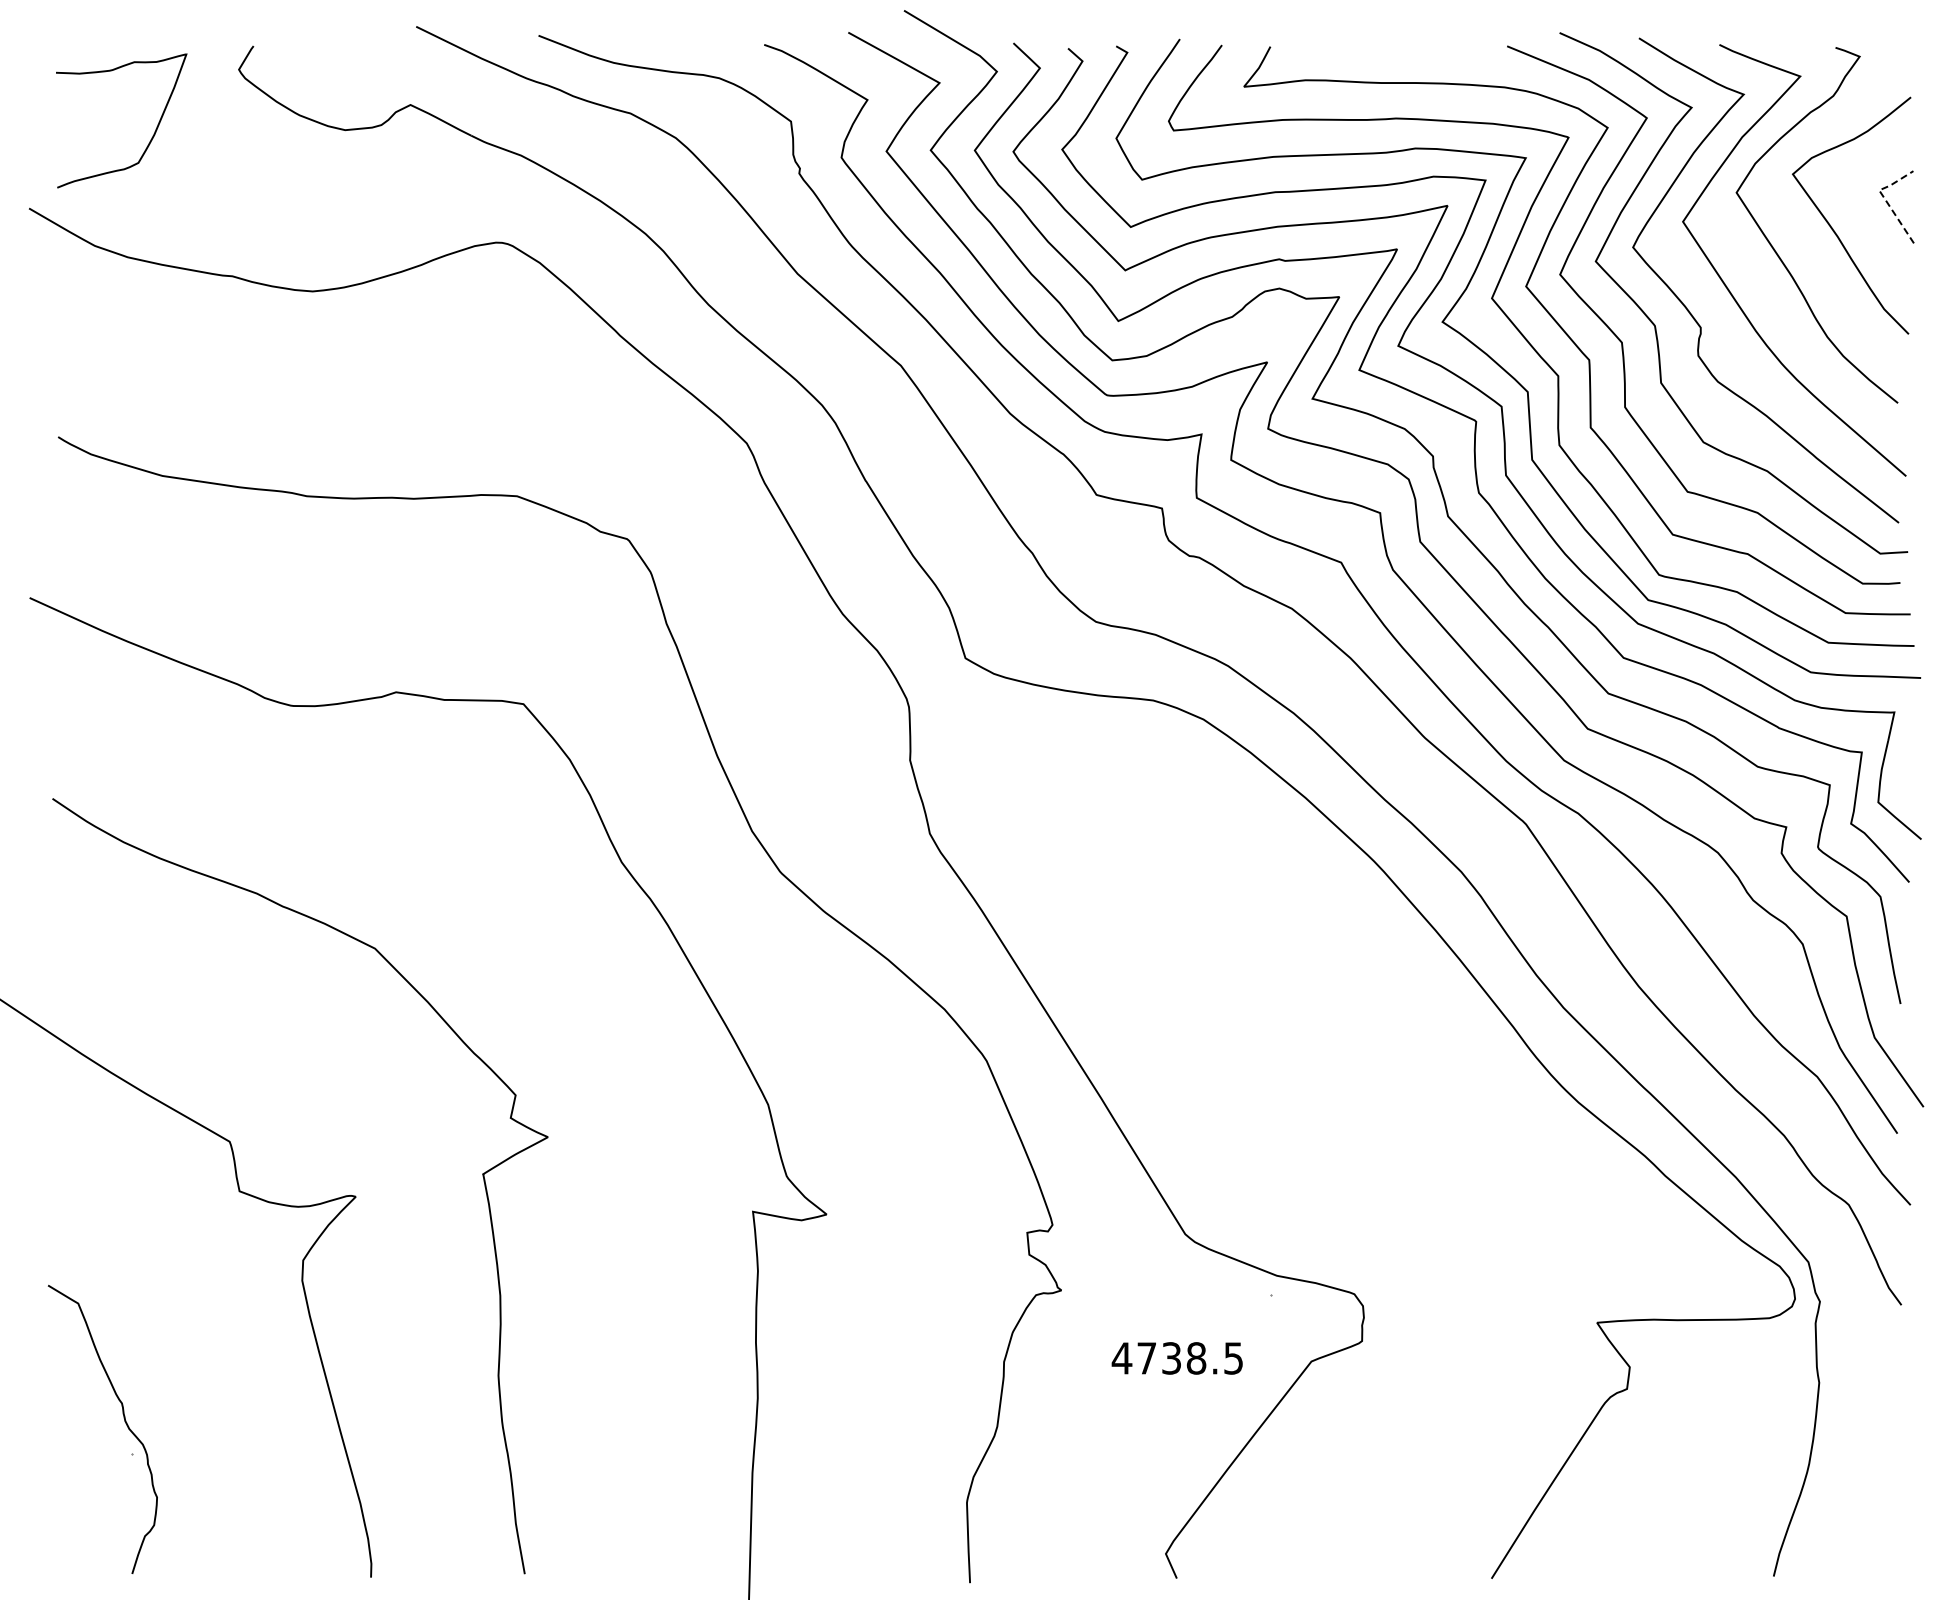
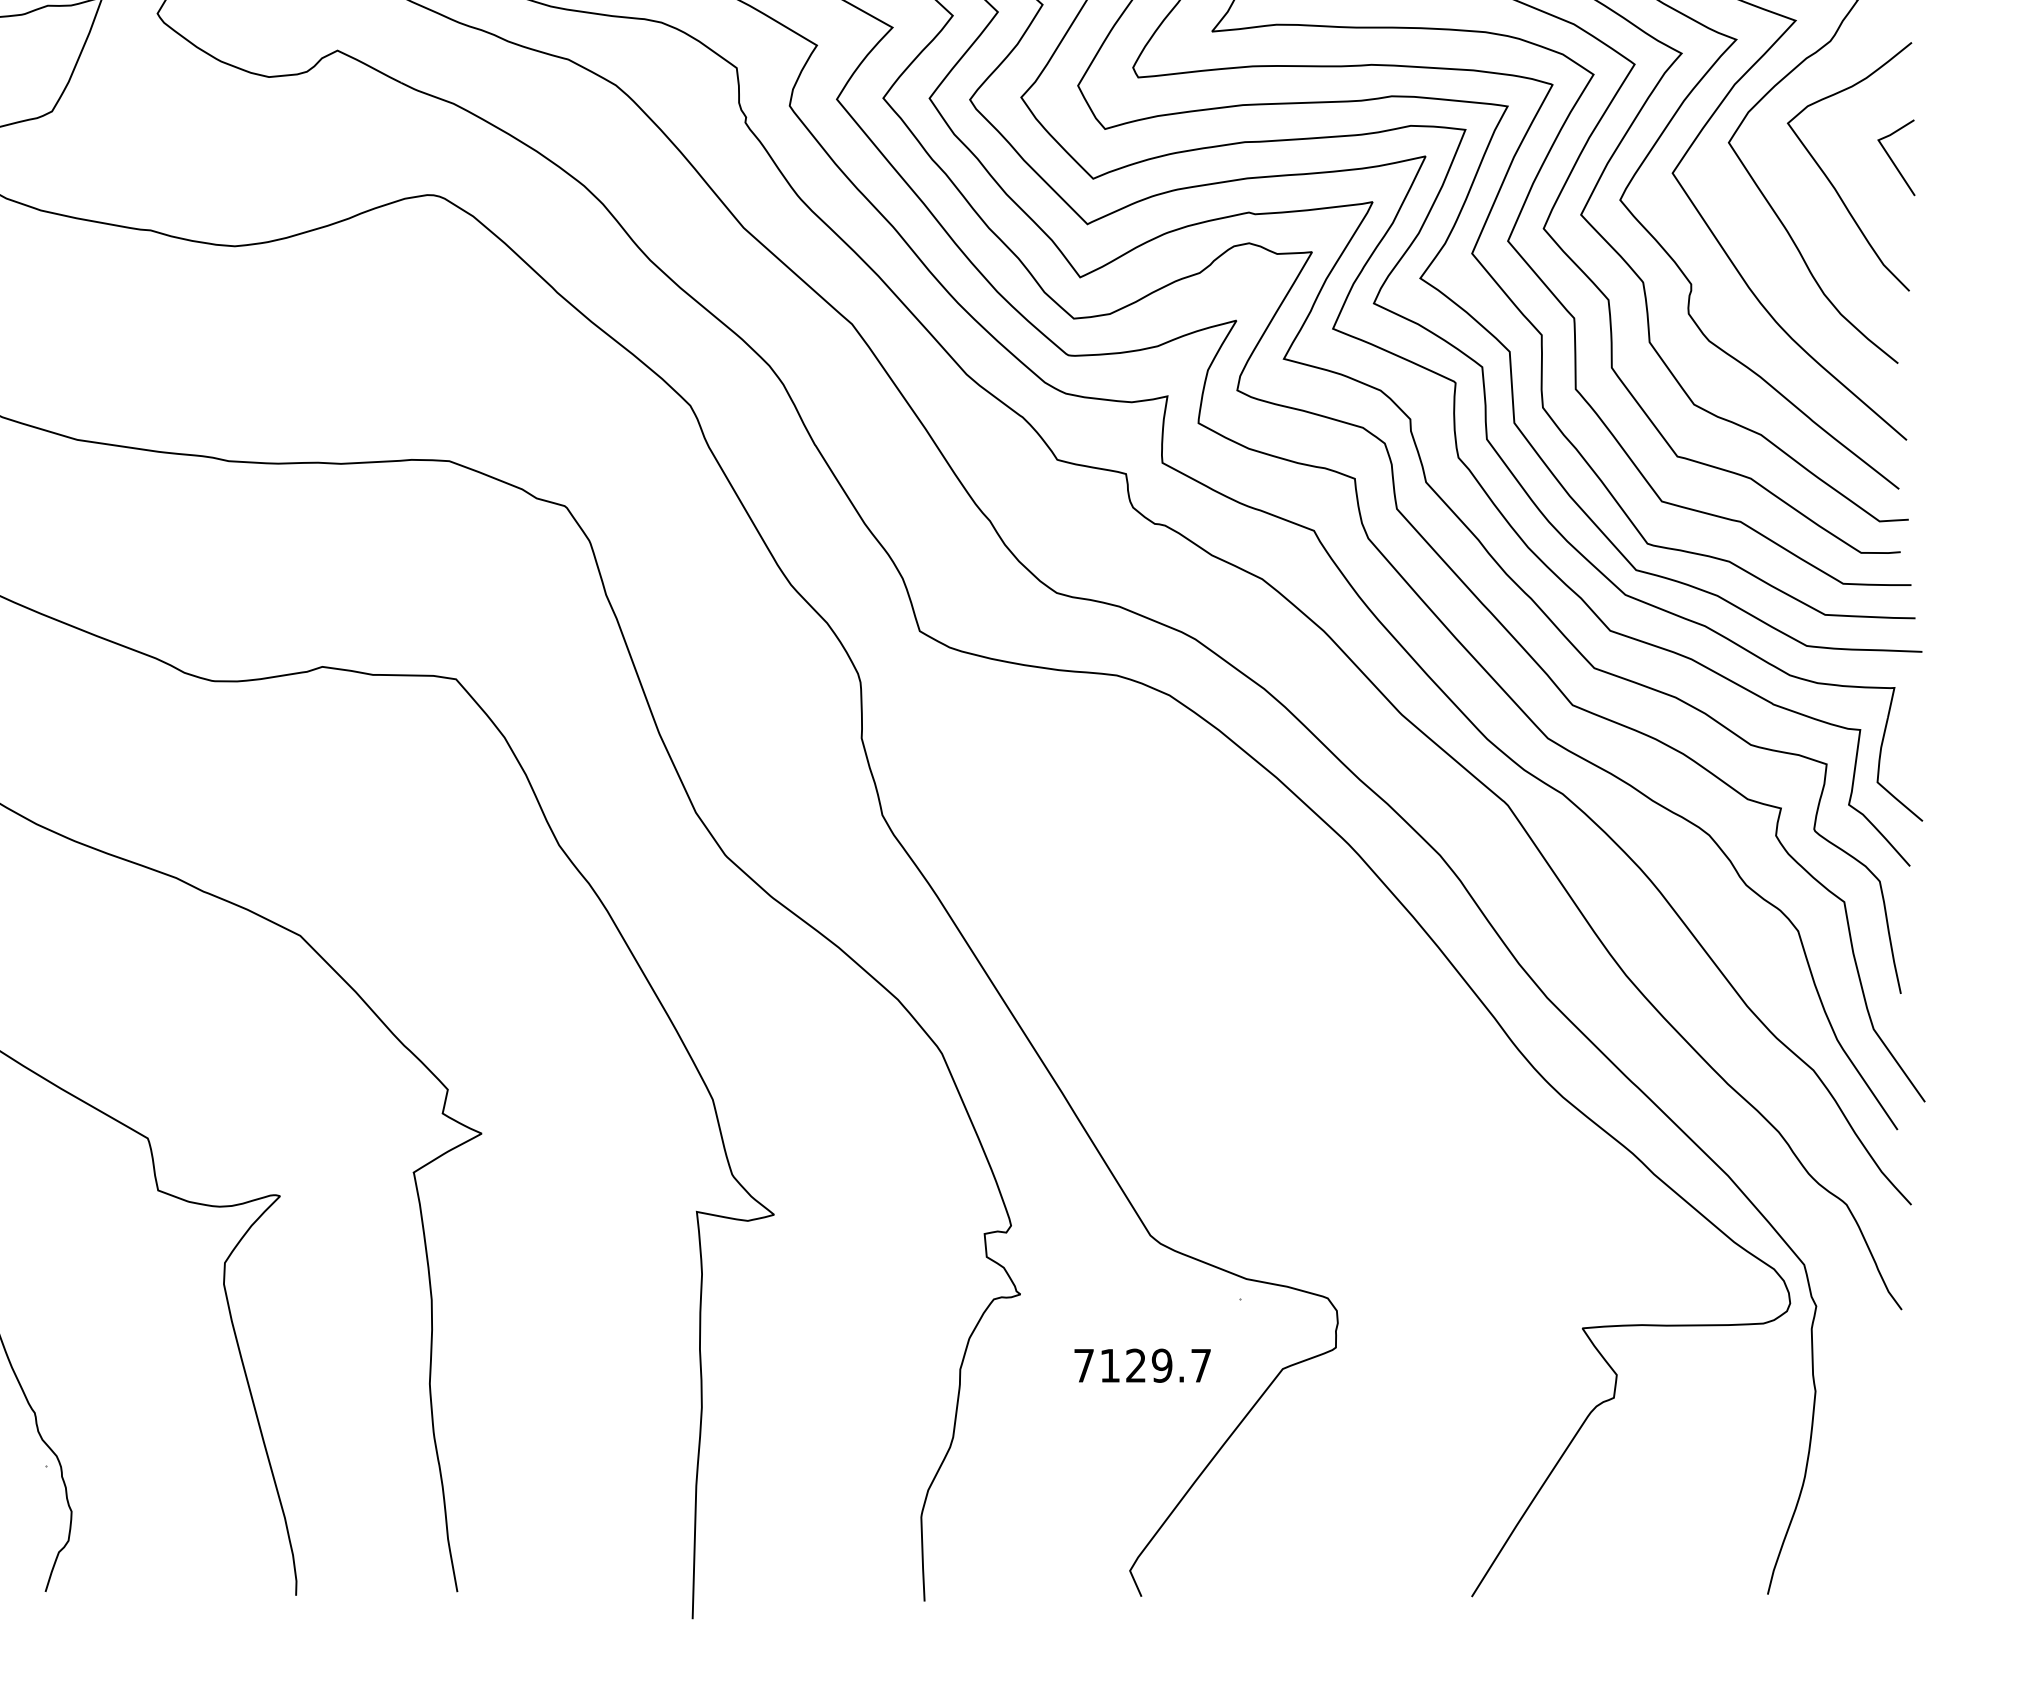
line: (1885, 199) -> (1885, 149), dashed -> solid
text: (1176, 1358) -> (1141, 1365), 4738.5 -> 7129.7

